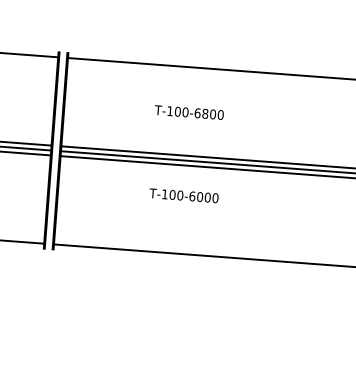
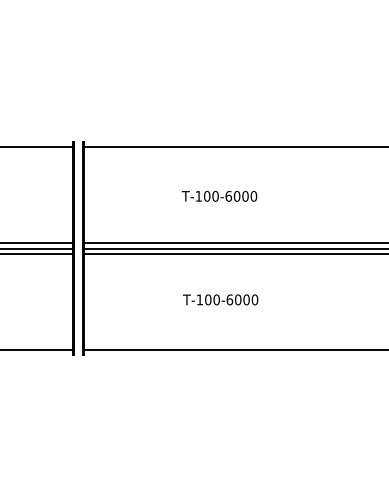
text: (204, 113) -> (236, 196), T-100-6800 -> T-100-6000
text: (183, 195) -> (220, 299), moved

